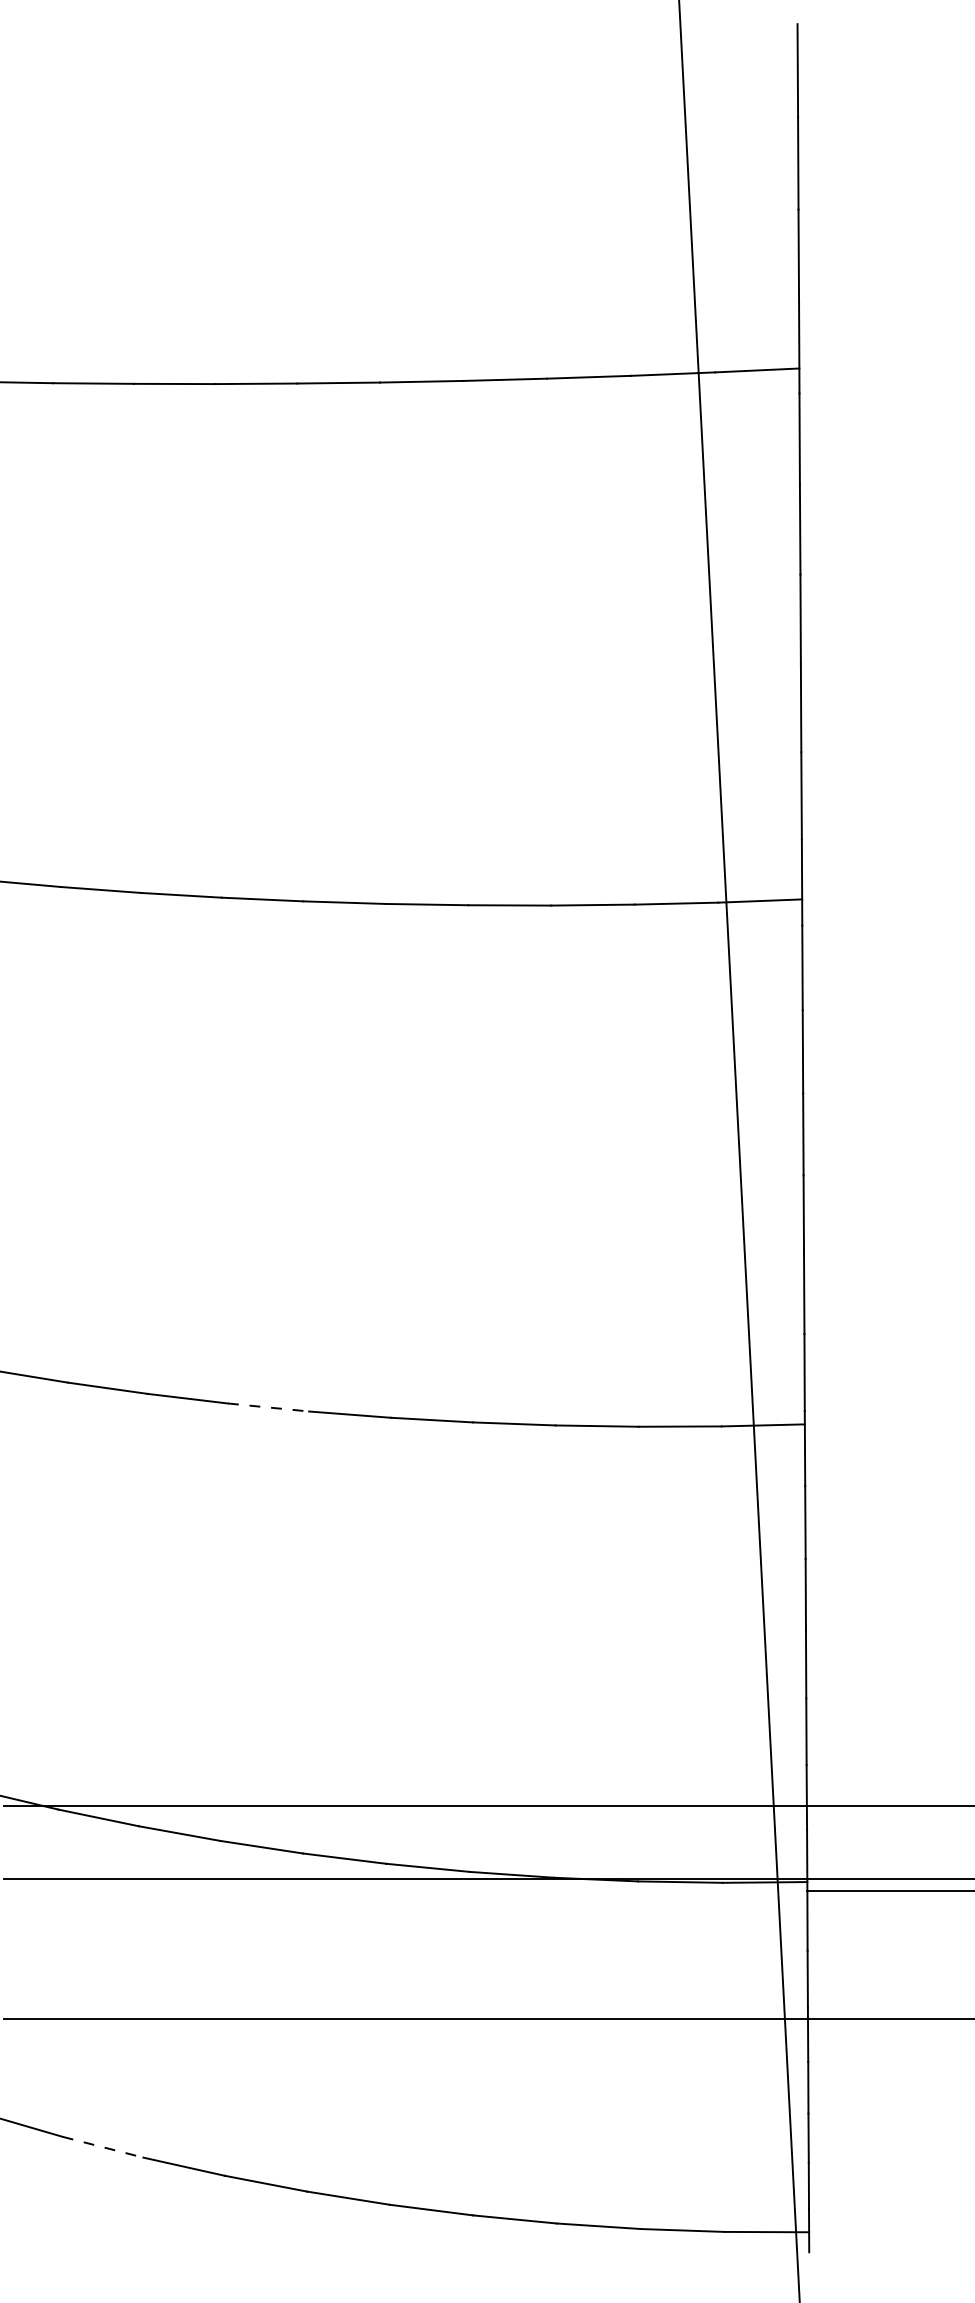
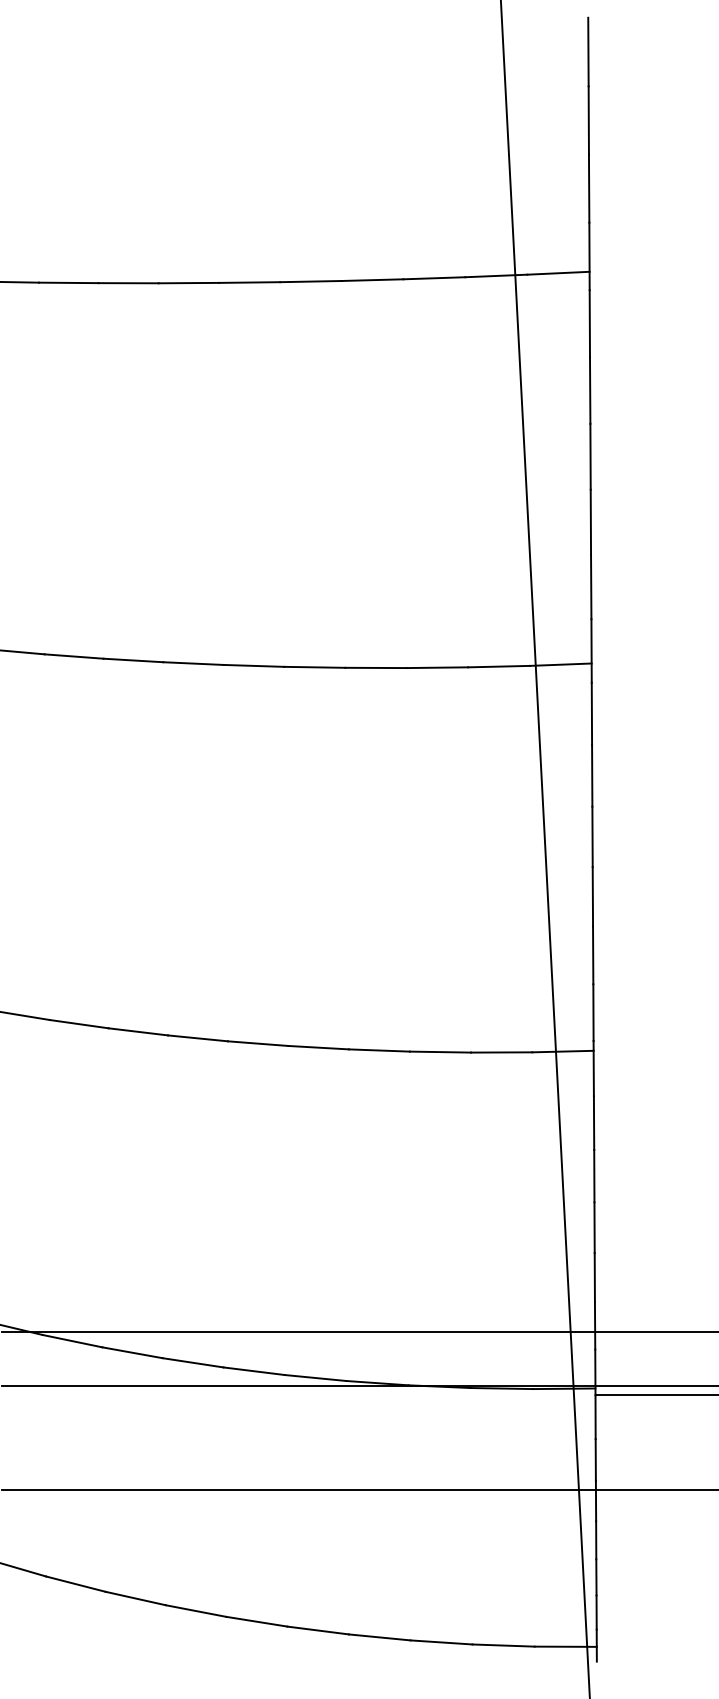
line: (269, 1407) -> (198, 1038), dashed -> solid
line: (102, 2147) -> (75, 1584), dashed -> solid

